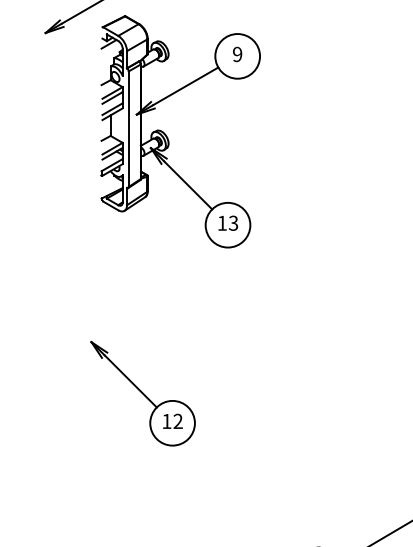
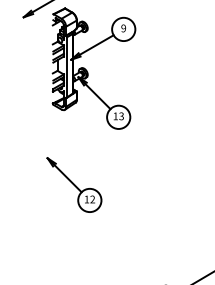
part: (143, 392) -> (74, 184), moved

